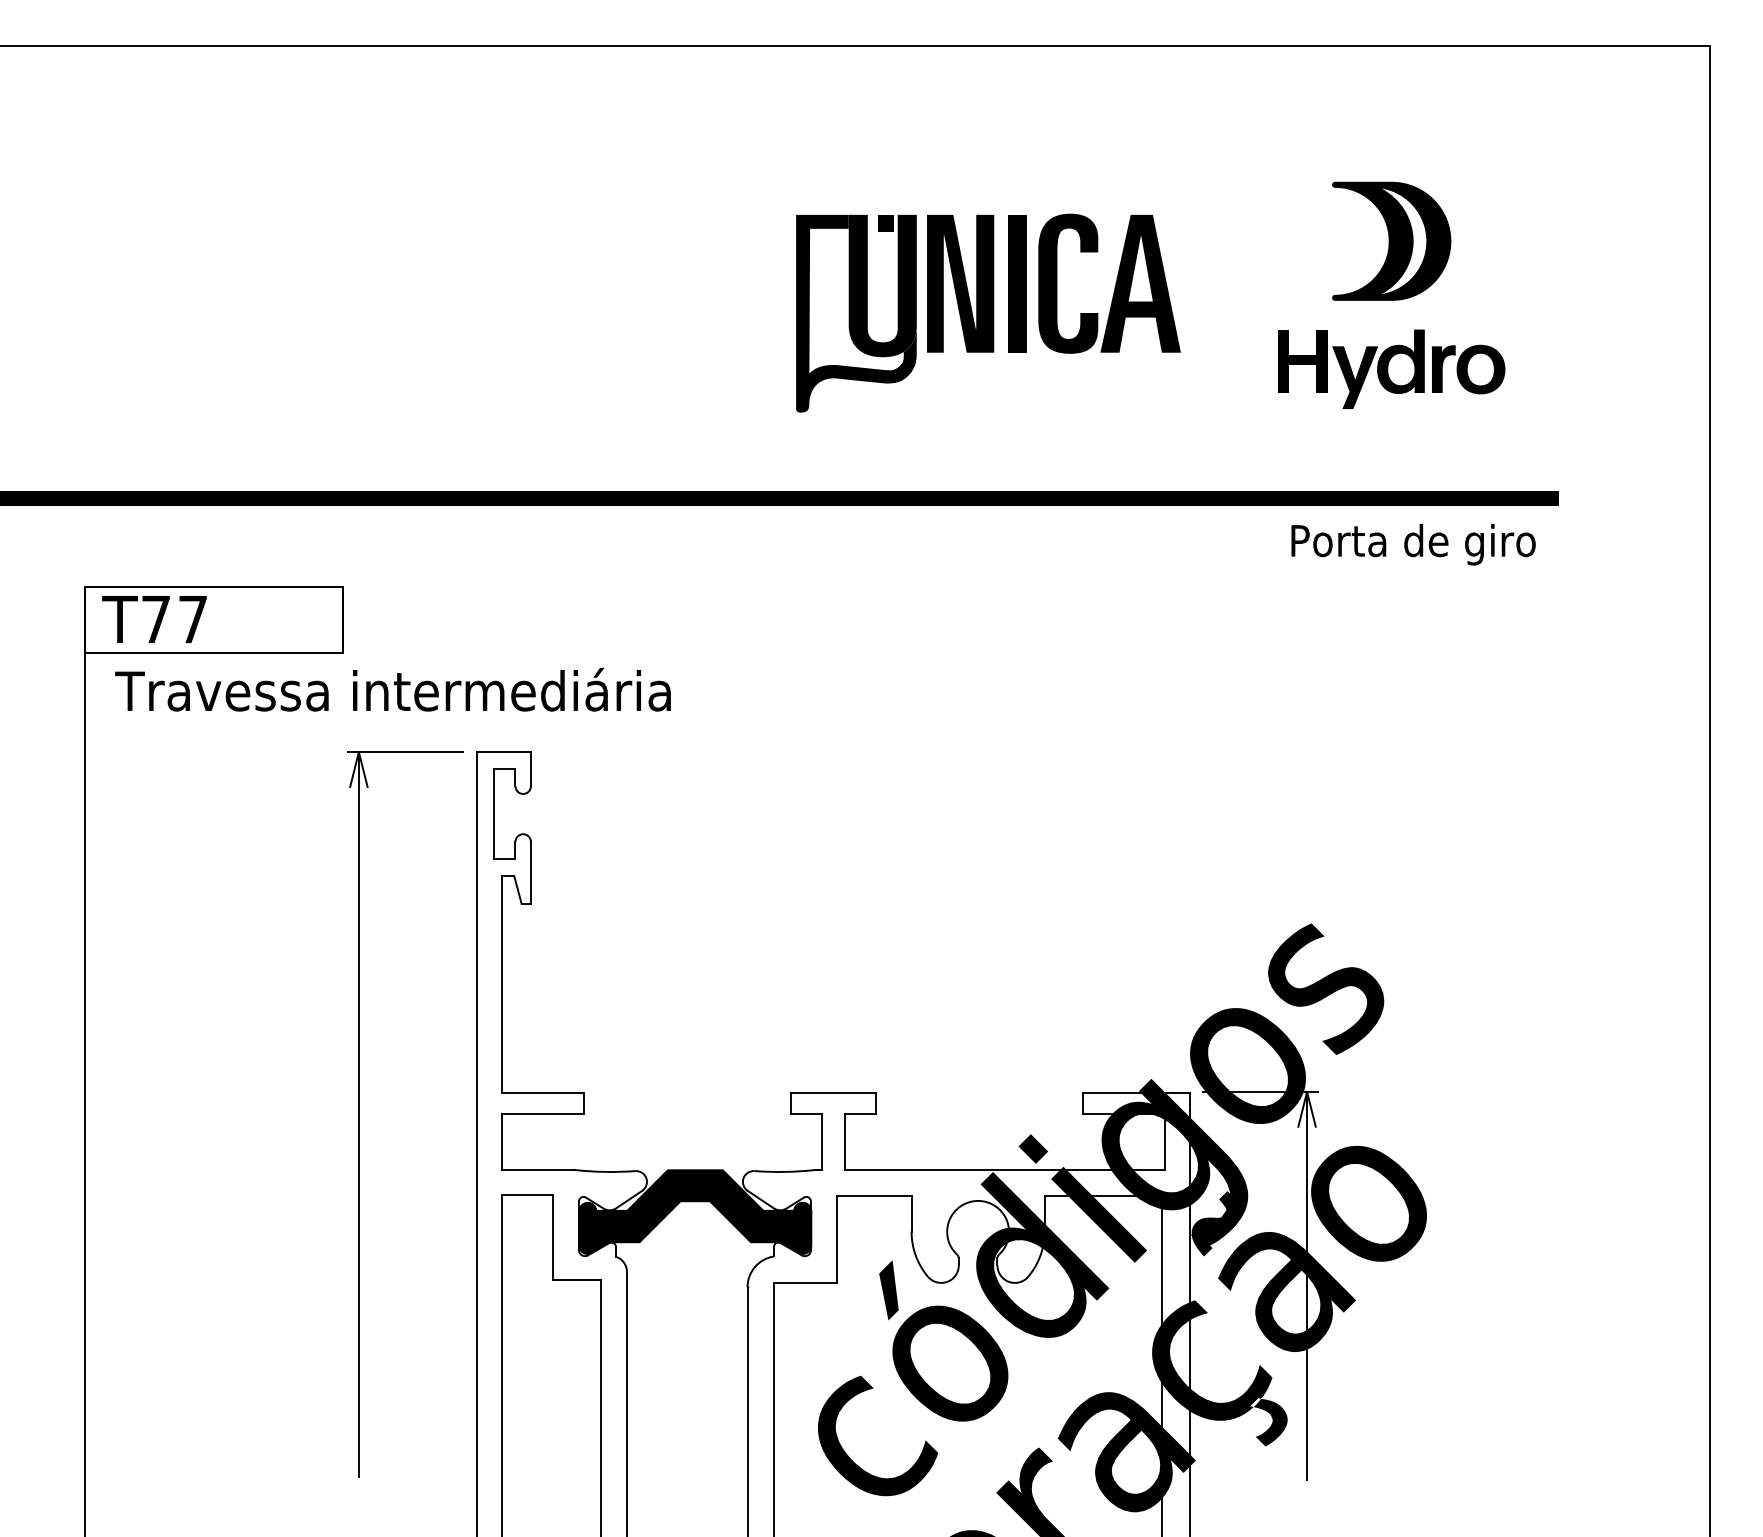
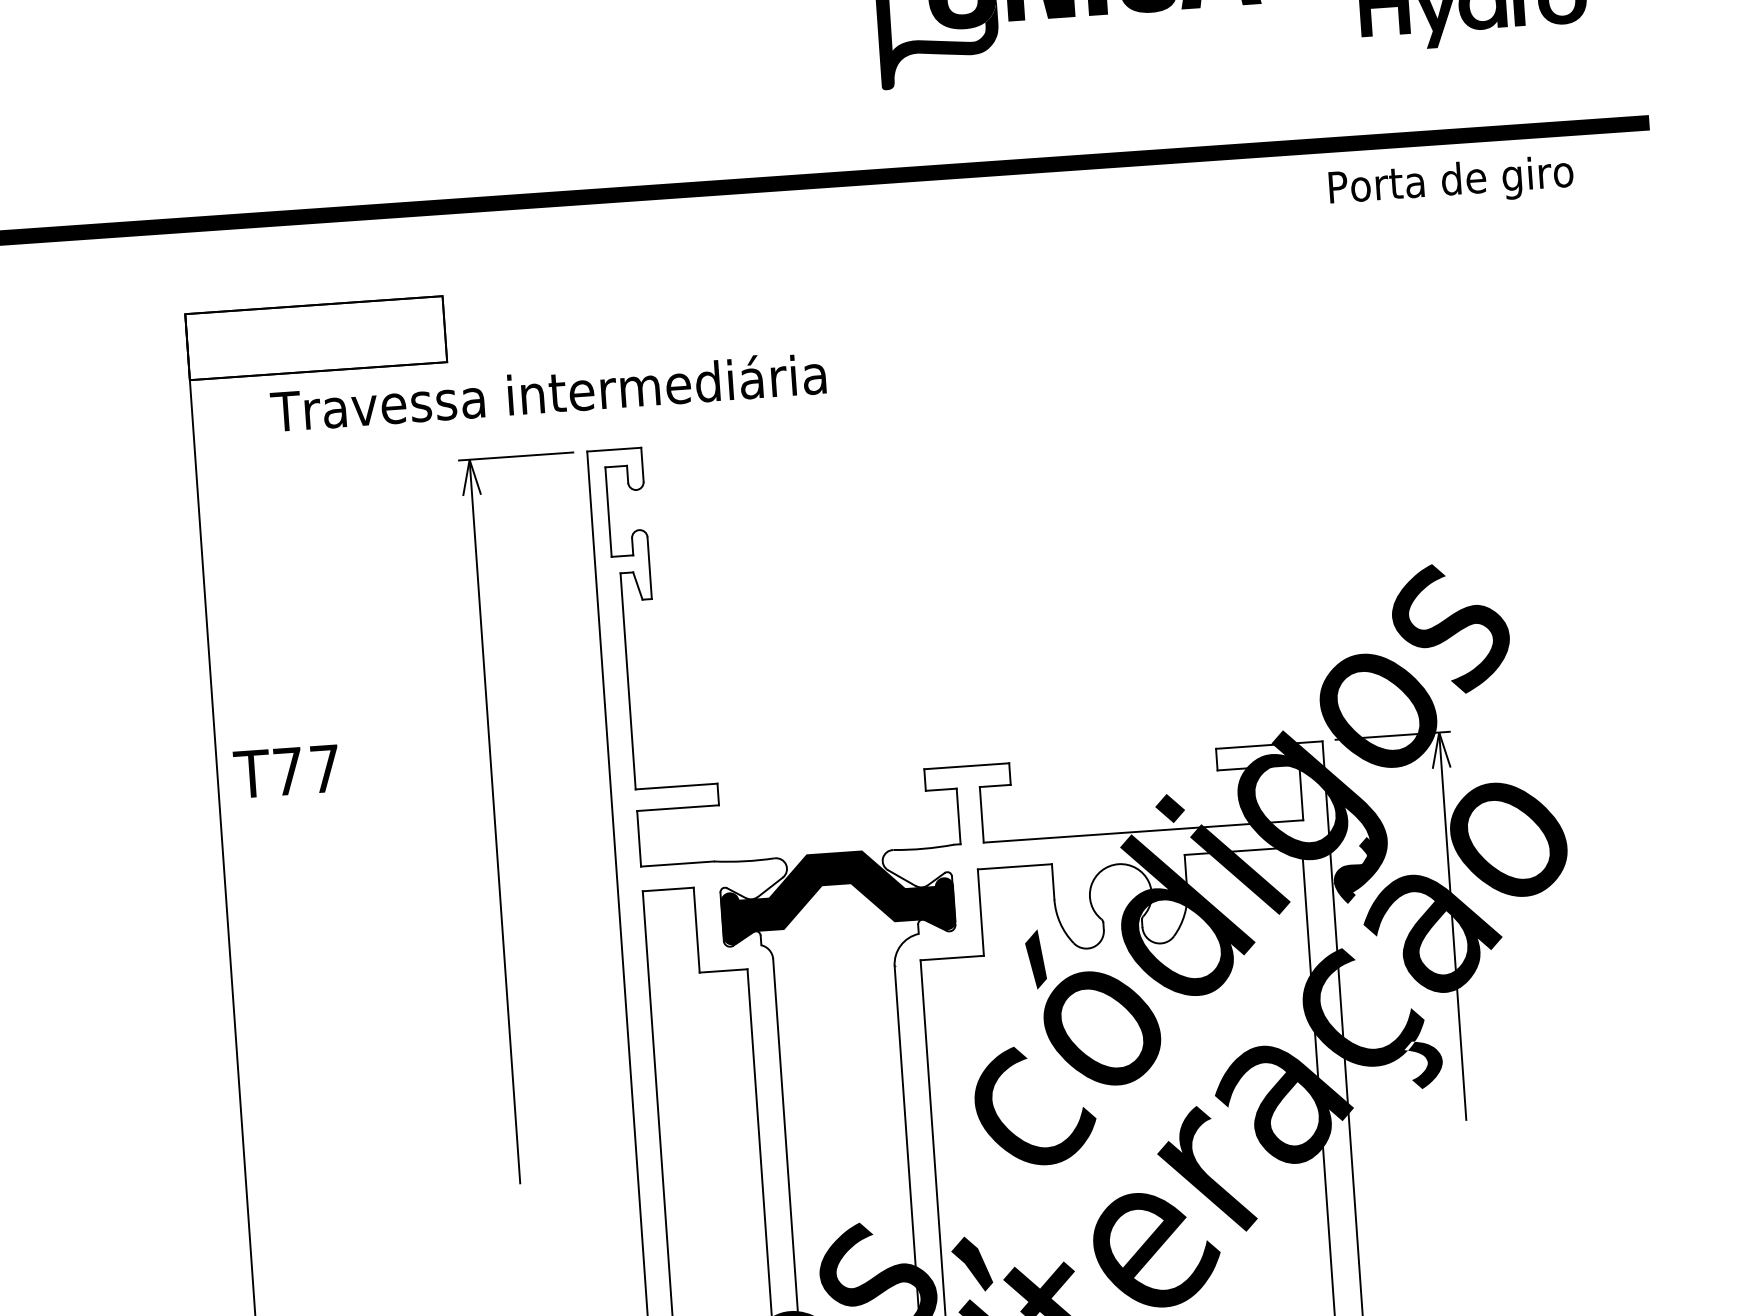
text: (1413, 544) -> (1451, 182), moved
text: (154, 619) -> (286, 771), moved
text: (392, 689) -> (547, 391), moved

